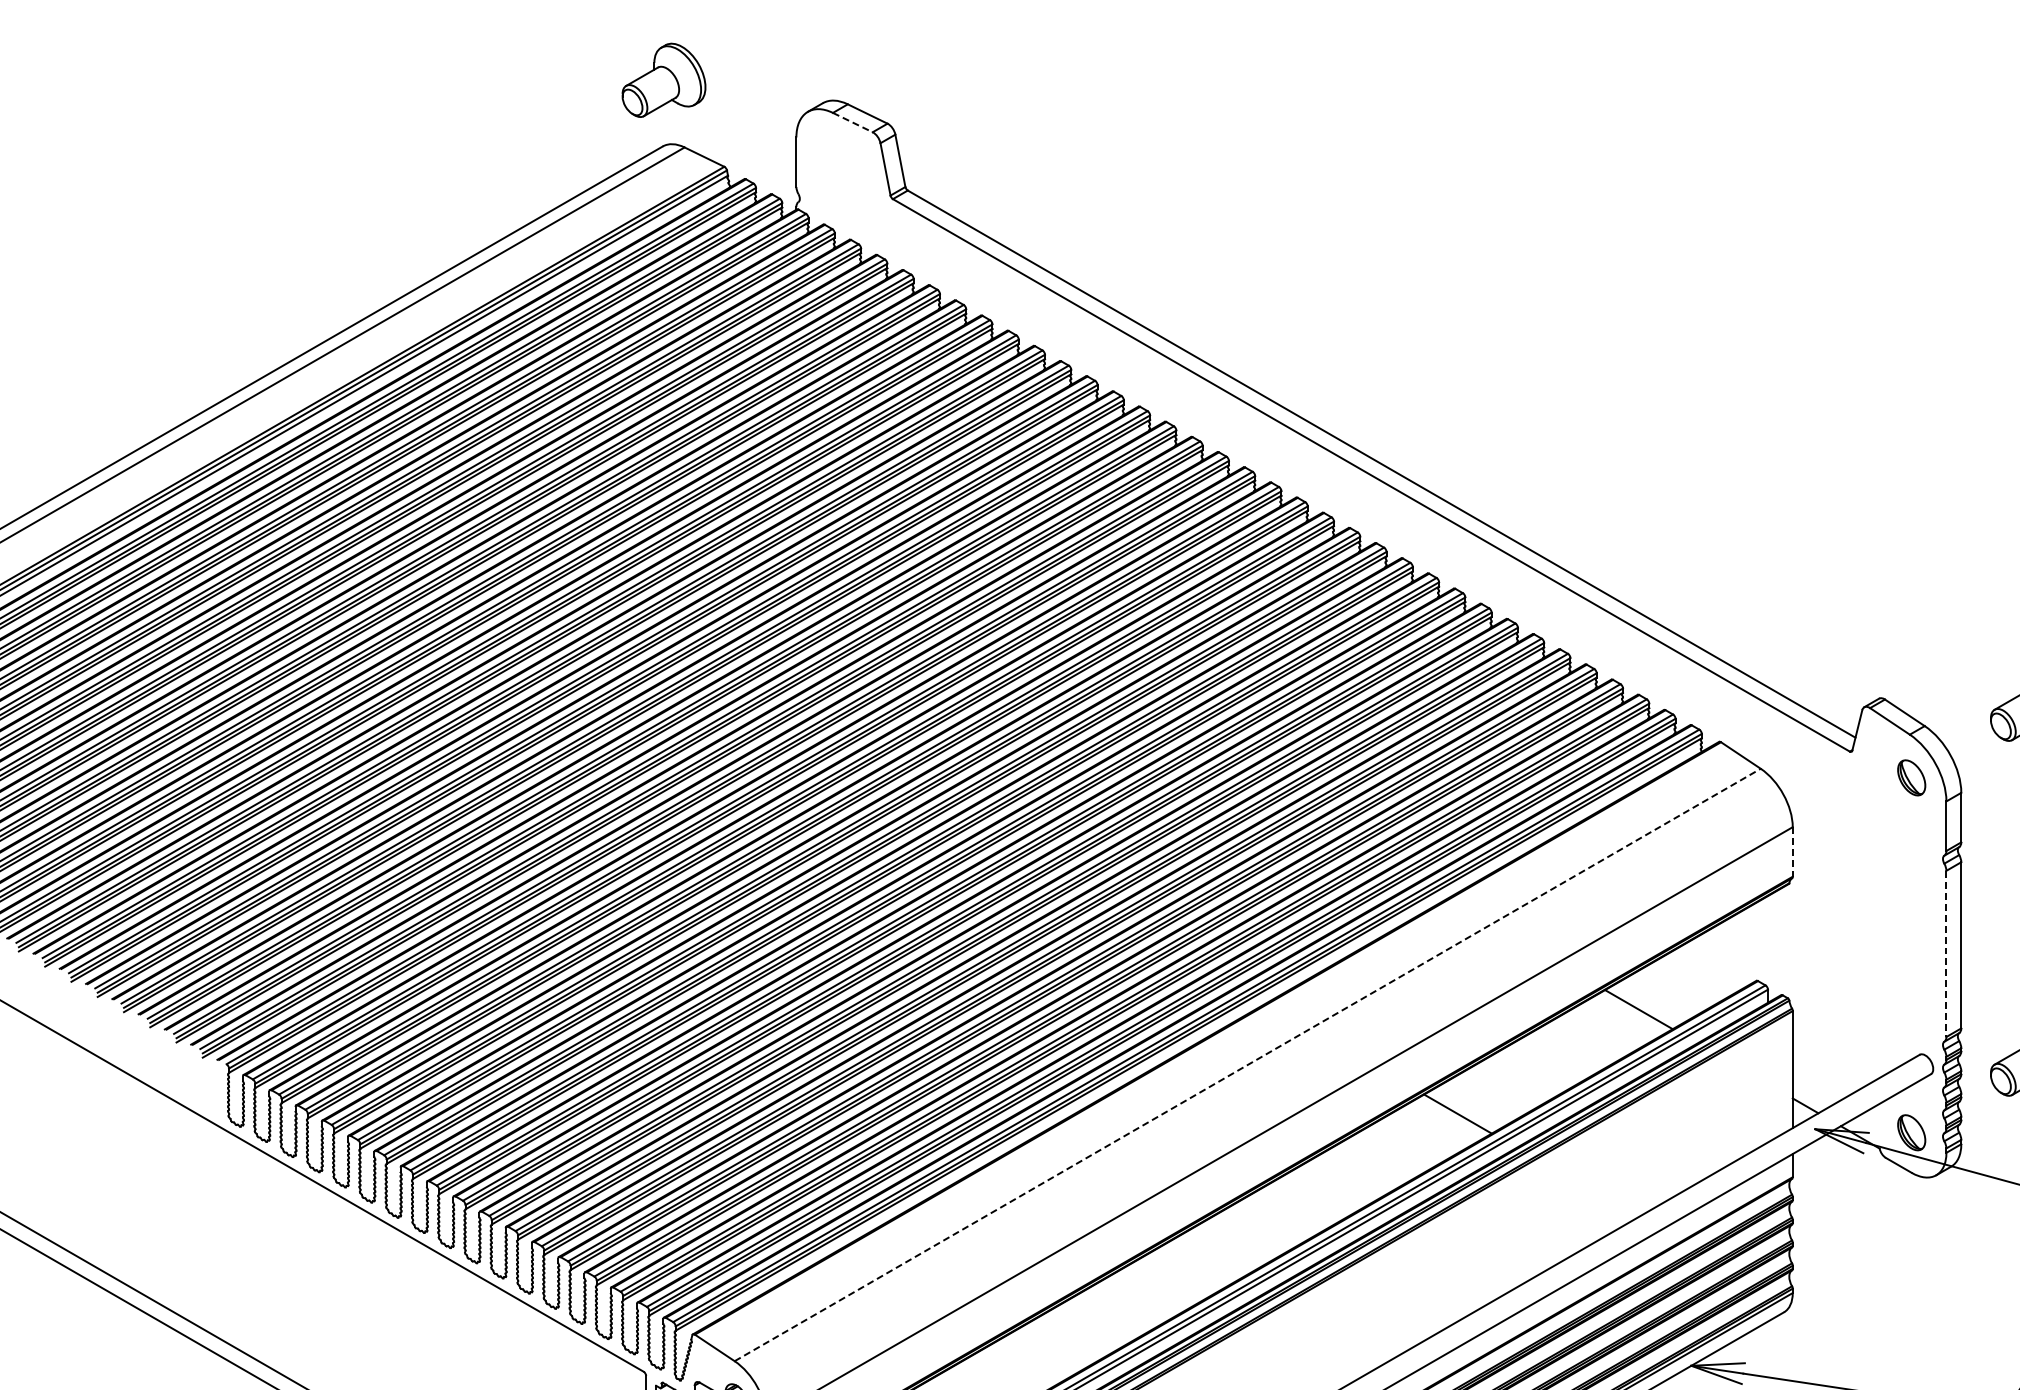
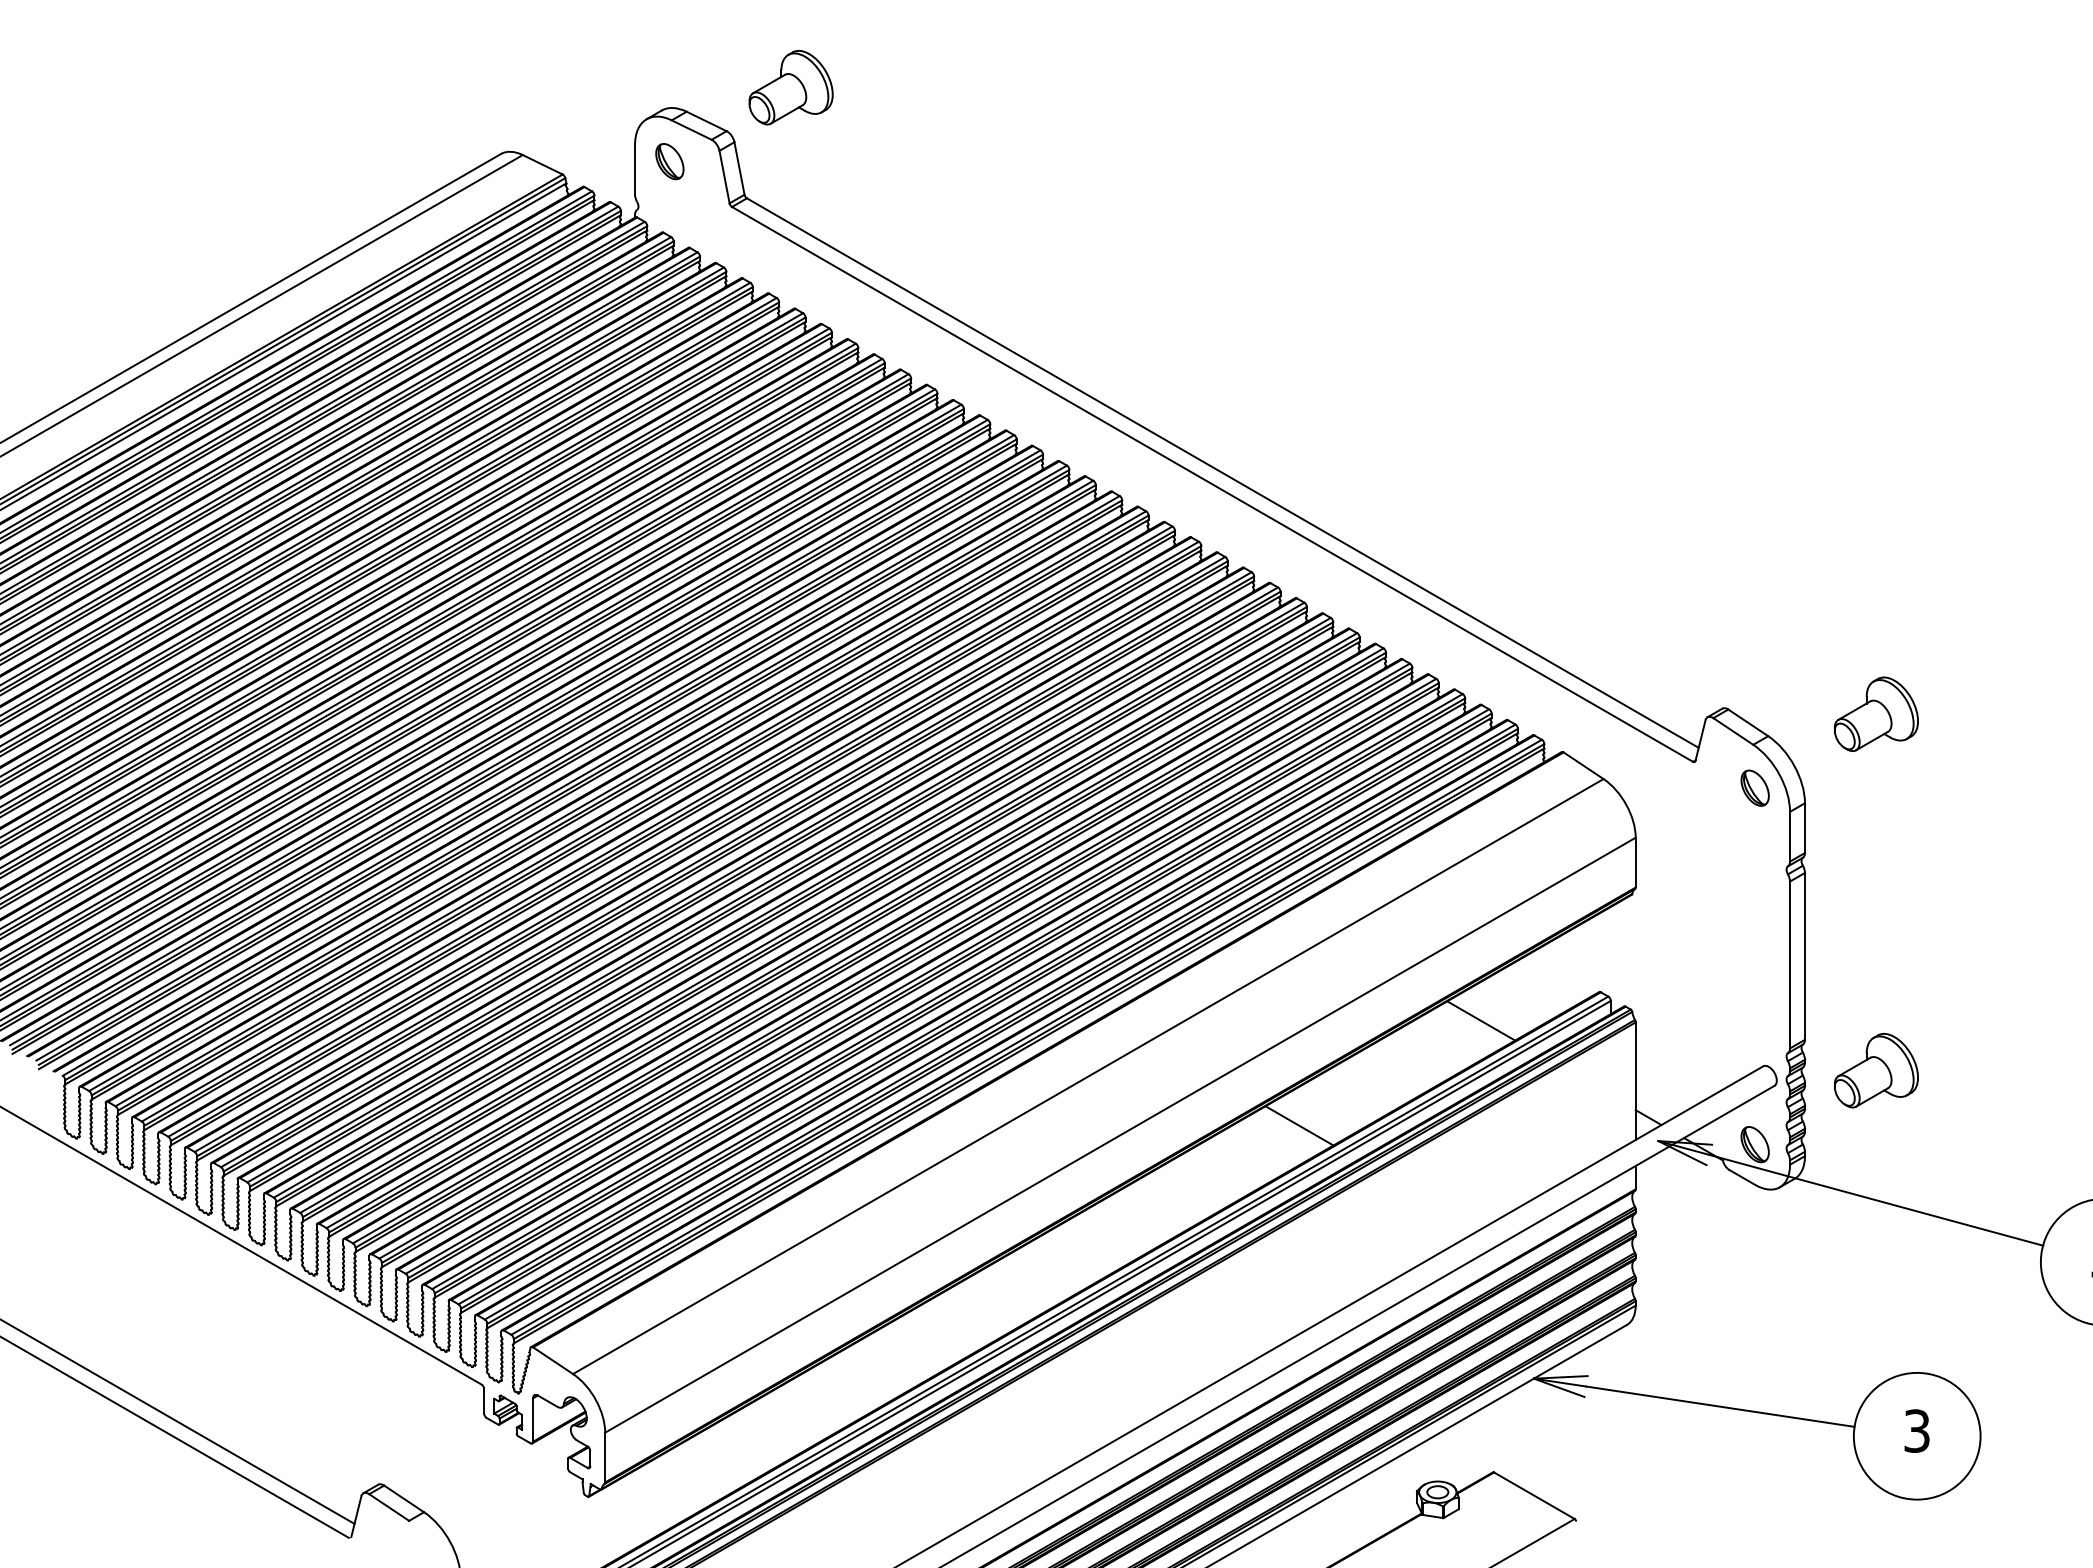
part: (663, 80) -> (790, 87), moved
line: (853, 123) -> (692, 130), dashed -> solid
part: (830, 153) -> (669, 161), added
line: (1792, 851) -> (1635, 862), dashed -> solid
line: (1946, 954) -> (1790, 965), dashed -> solid
line: (1247, 1064) -> (1088, 1076), dashed -> solid

